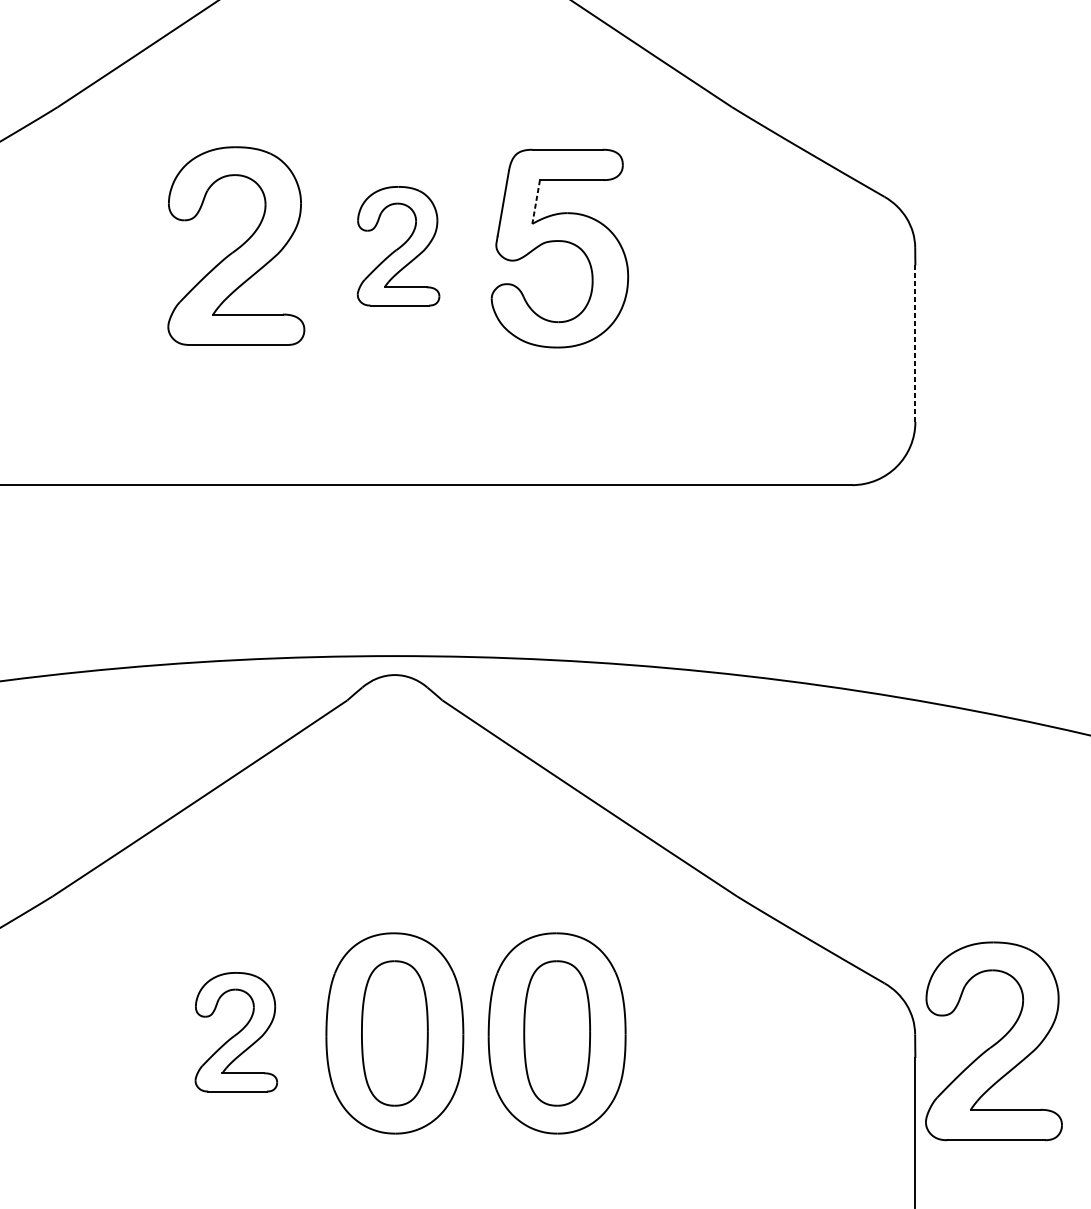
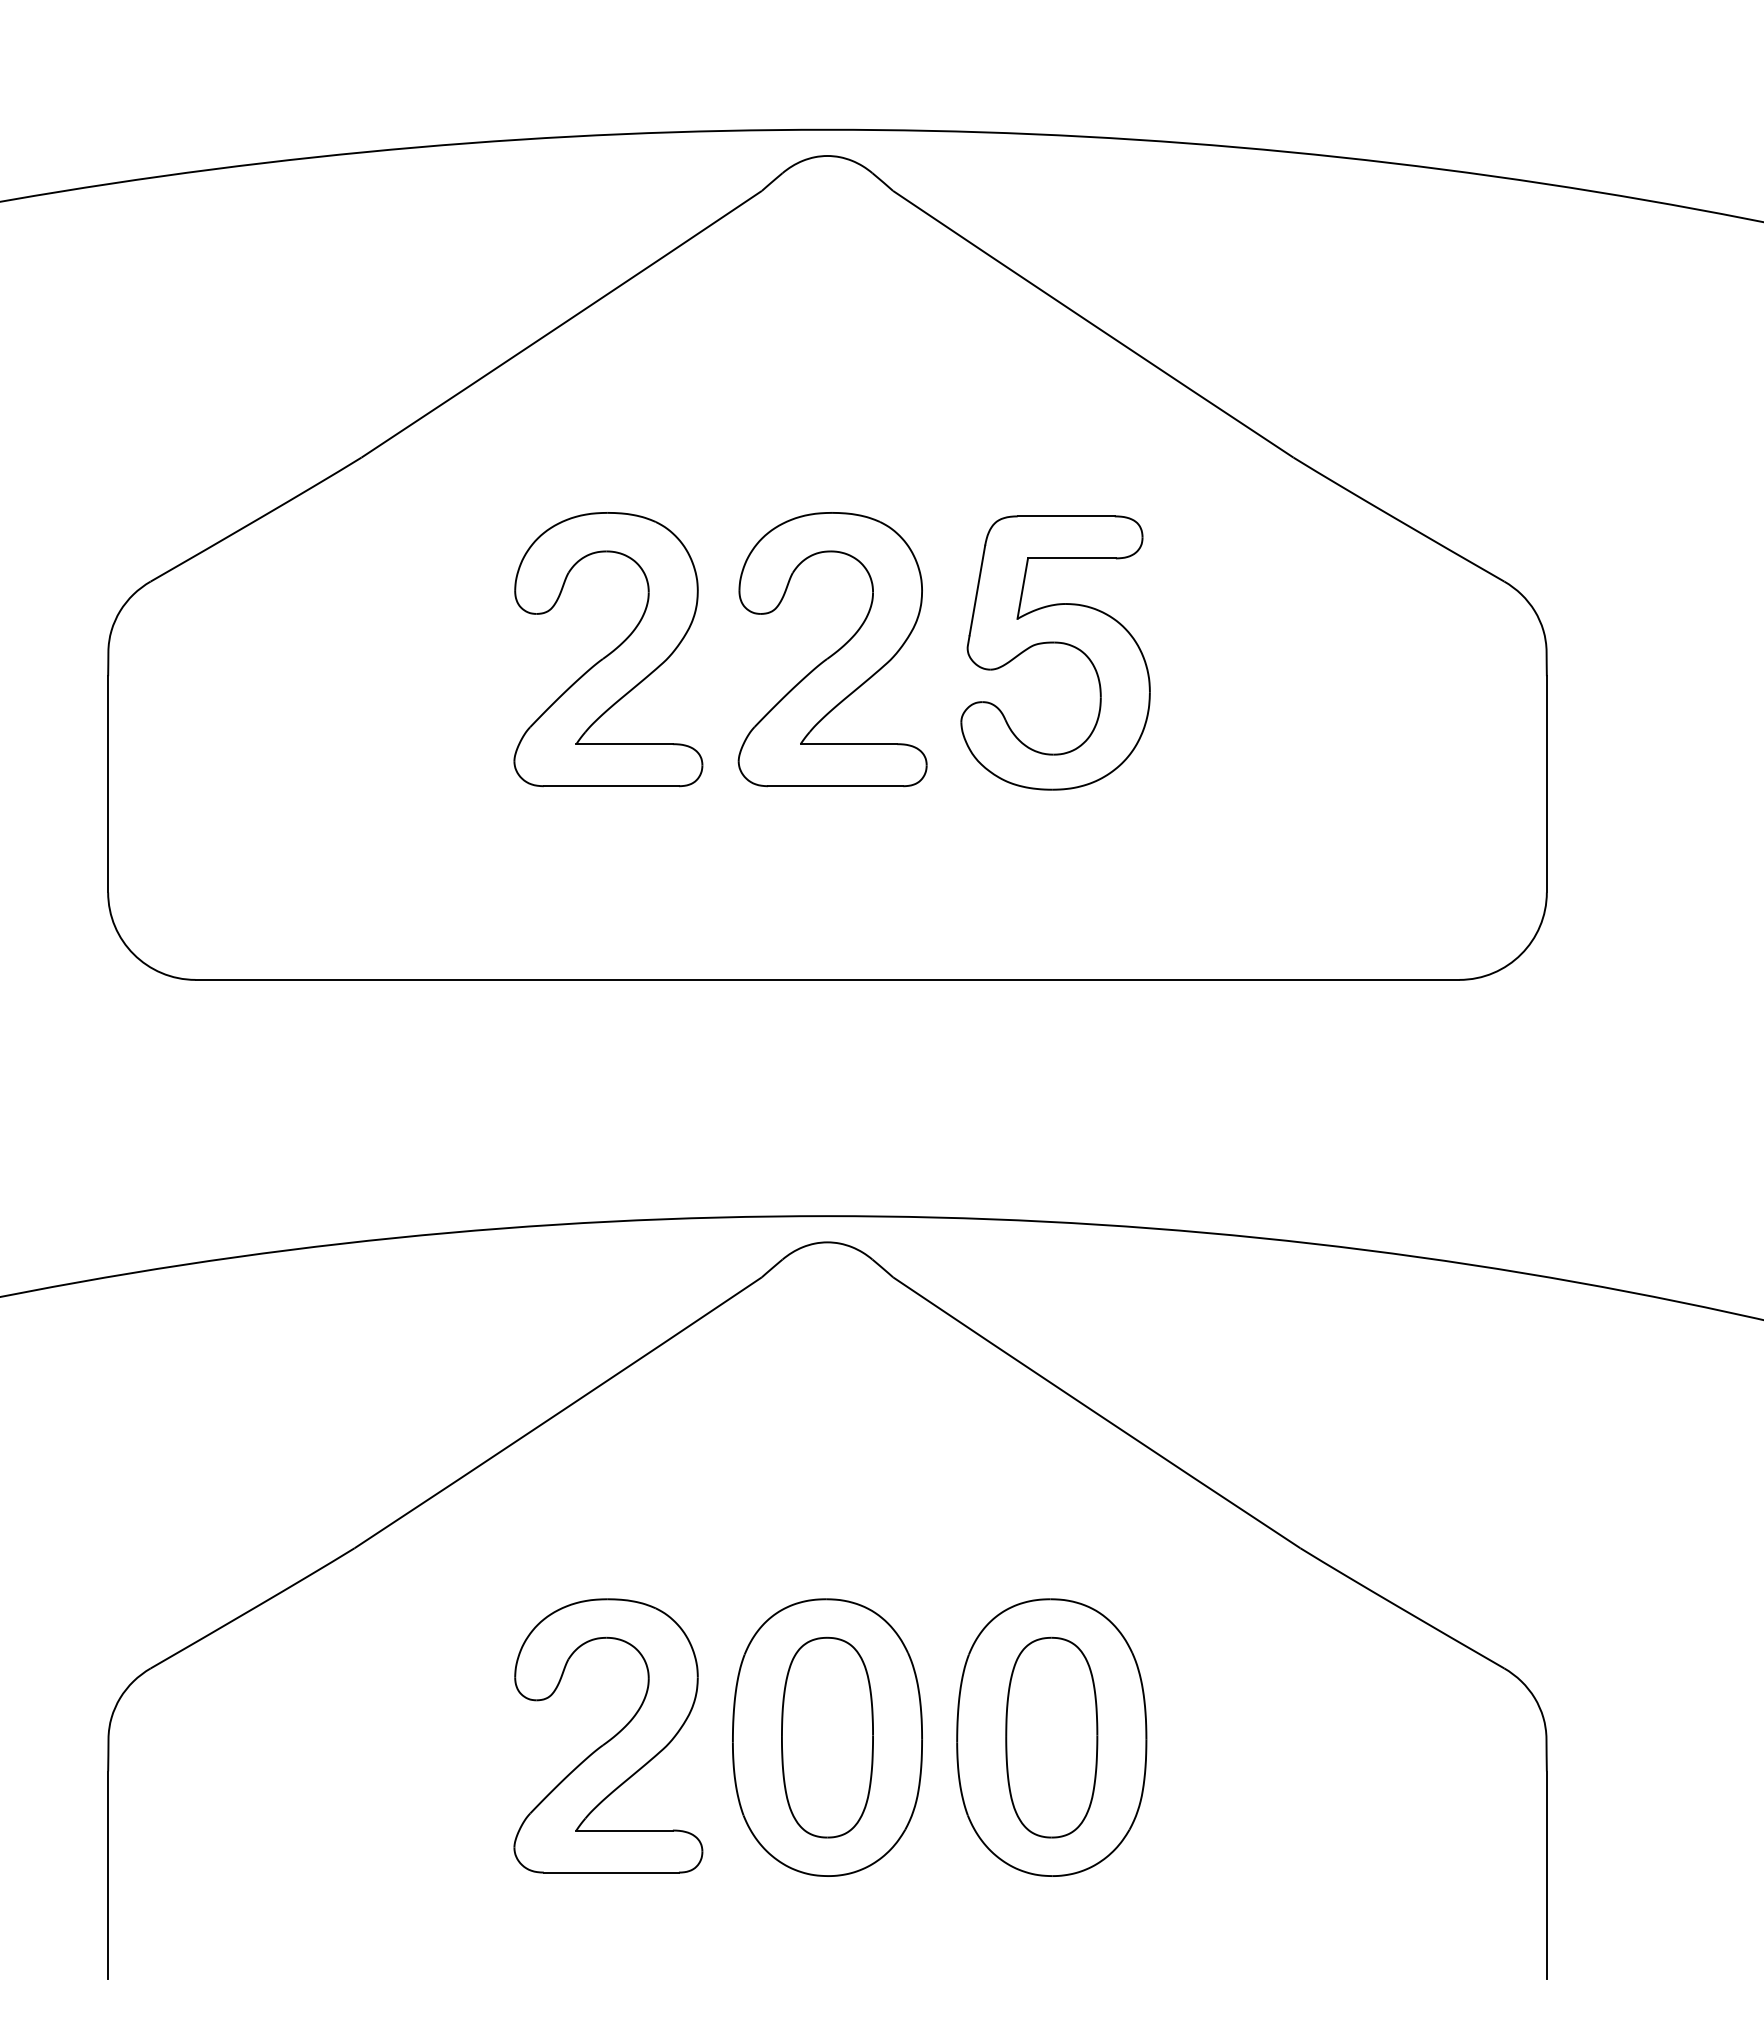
line: (535, 201) -> (1022, 588), dashed -> solid
part: (398, 246) -> (832, 649), size x1.67
line: (915, 343) -> (1546, 784), dashed -> solid
part: (236, 1031) -> (608, 1735), size x1.67
part: (994, 1041) -> (1655, 1748), removed

